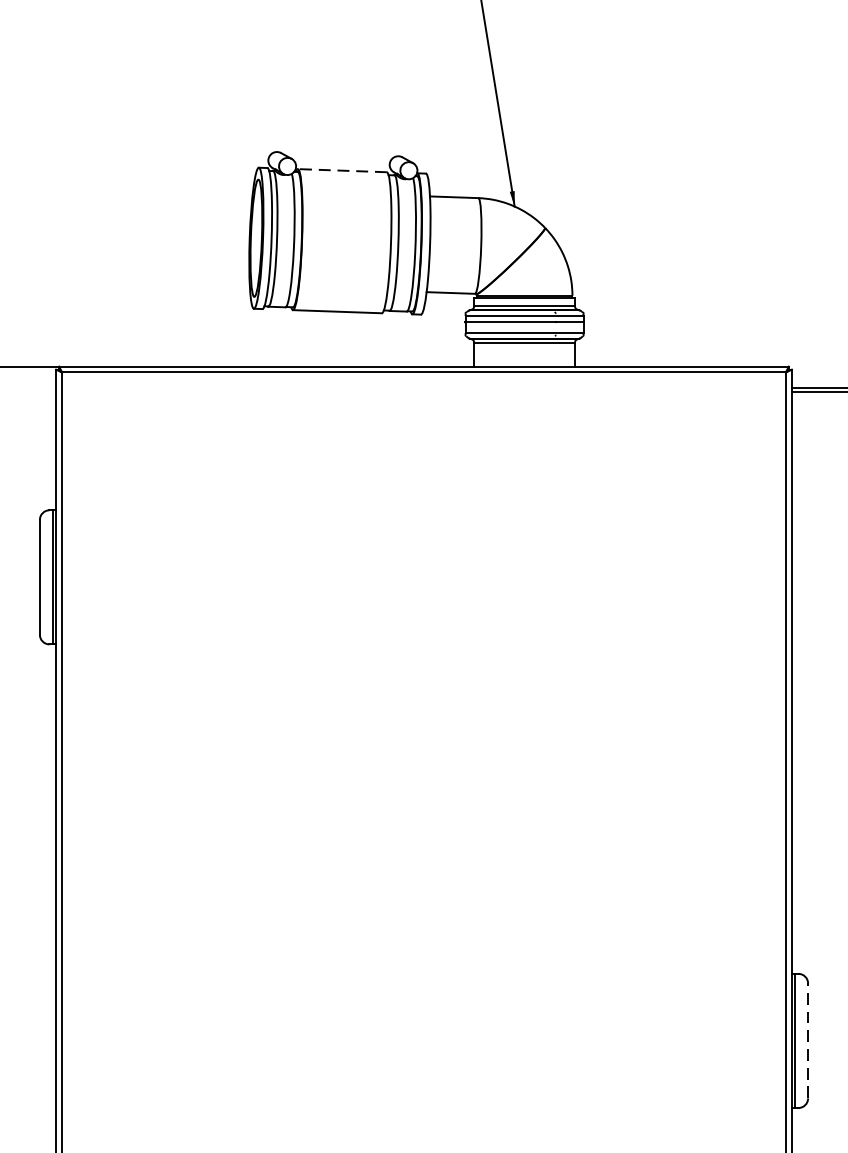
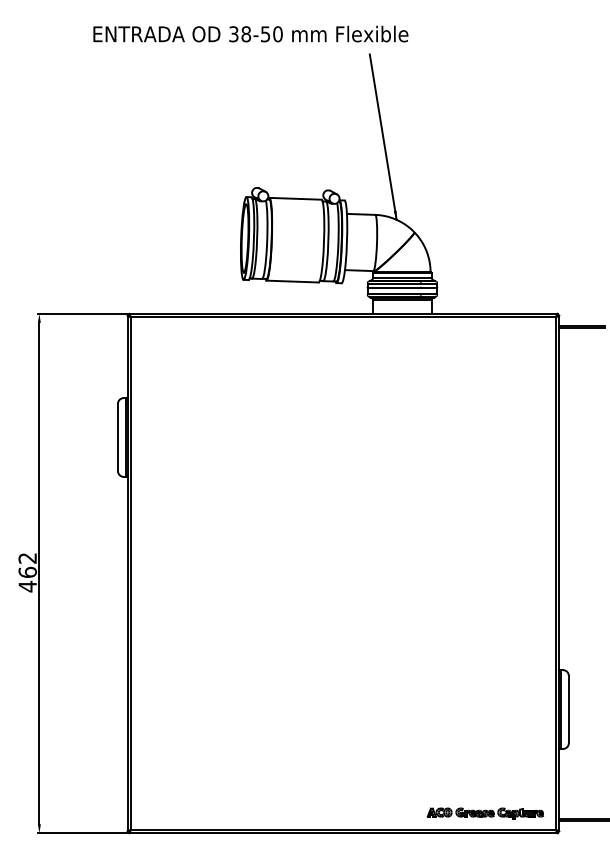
line: (342, 170) -> (295, 198), dashed -> solid
line: (807, 1040) -> (568, 709), dashed -> solid

